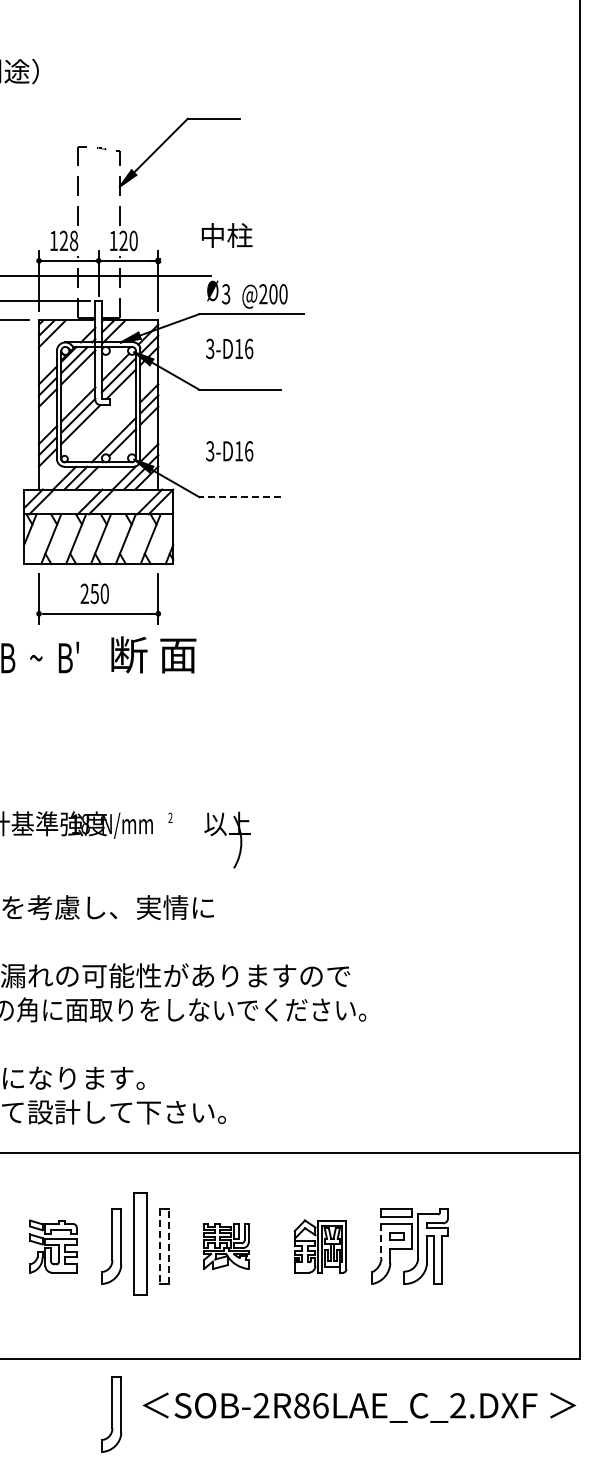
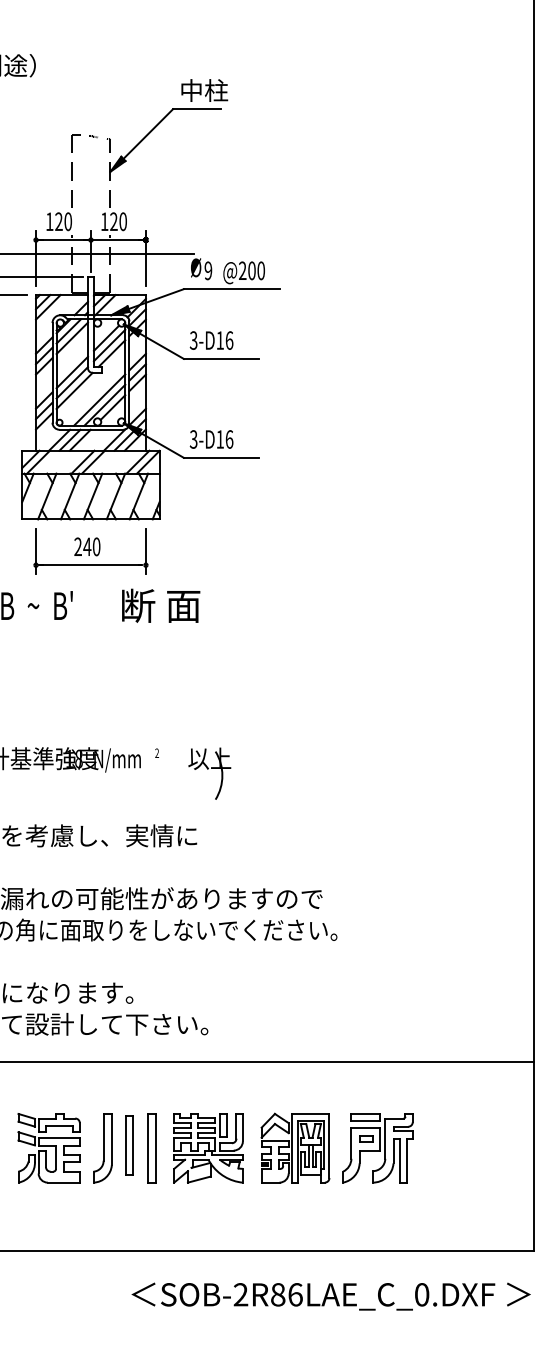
text: (226, 235) -> (204, 90), moved
text: (74, 240) -> (68, 221), 128 -> 120
text: (226, 294) -> (208, 271), 3 -> 9
text: (229, 348) -> (211, 340), moved
line: (107, 434) -> (99, 400), added
text: (229, 451) -> (211, 439), moved
line: (240, 497) -> (221, 458), dashed -> solid
text: (94, 594) -> (87, 547), 250 -> 240
text: (153, 654) -> (160, 605), moved
line: (381, 1241) -> (351, 1143), dashed -> solid
part: (140, 1243) -> (129, 1145), size x0.62
part: (53, 1246) -> (49, 1148), size x1.43
line: (169, 1246) -> (156, 1148), dashed -> solid
part: (226, 1246) -> (208, 1148), size x1.67
part: (320, 1246) -> (295, 1148), size x1.43
line: (160, 1247) -> (147, 1148), dashed -> solid
text: (457, 1405) -> (421, 1294), SOB-2R86LAE_C_2.DXF -> SOB-2R86LAE_C_0.DXF
part: (111, 1414) -> (102, 1302), removed

